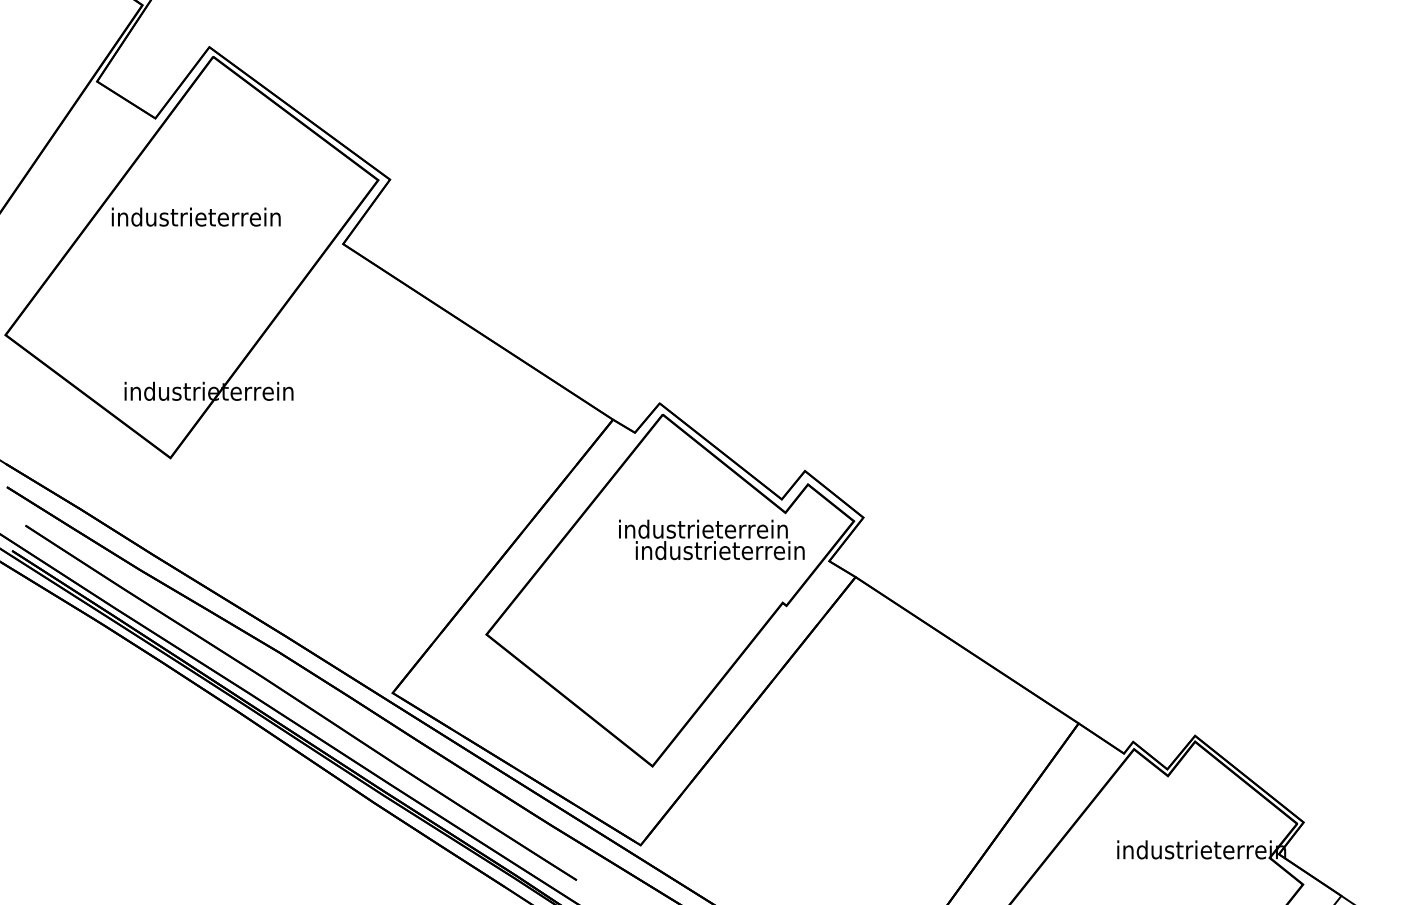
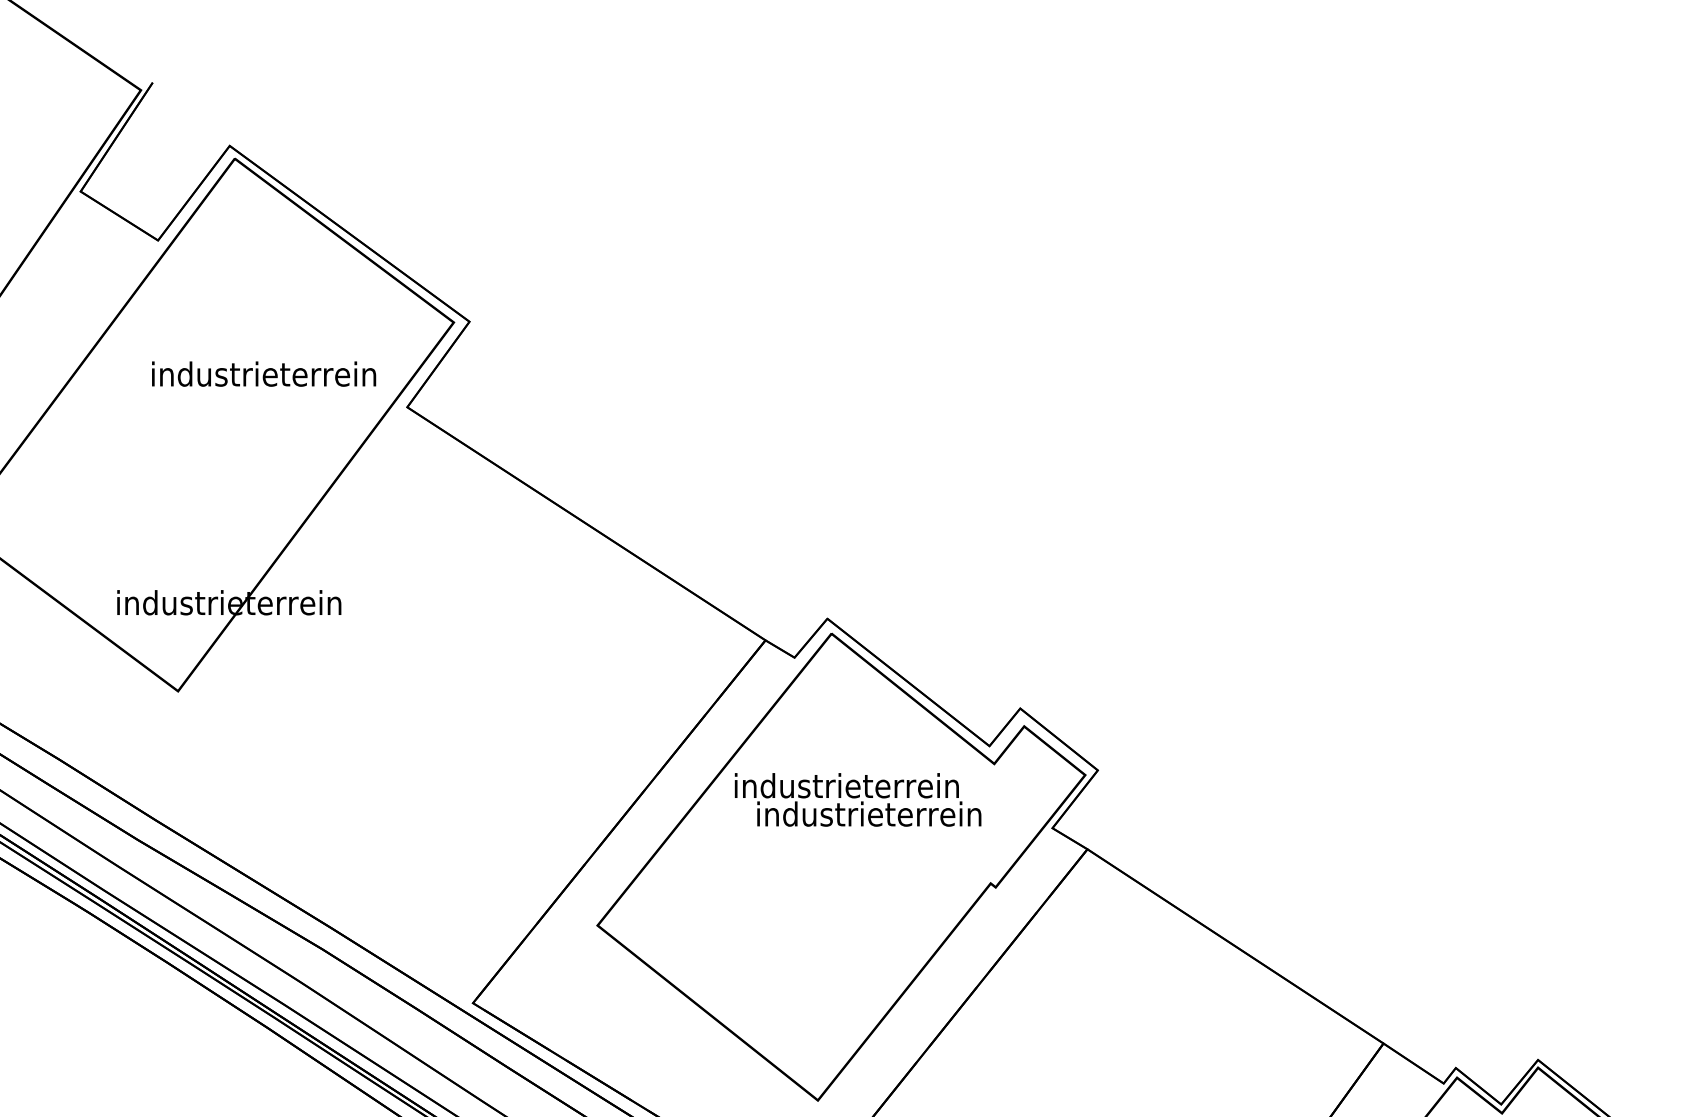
text: (195, 216) -> (263, 373), moved
text: (711, 539) -> (857, 799), moved

